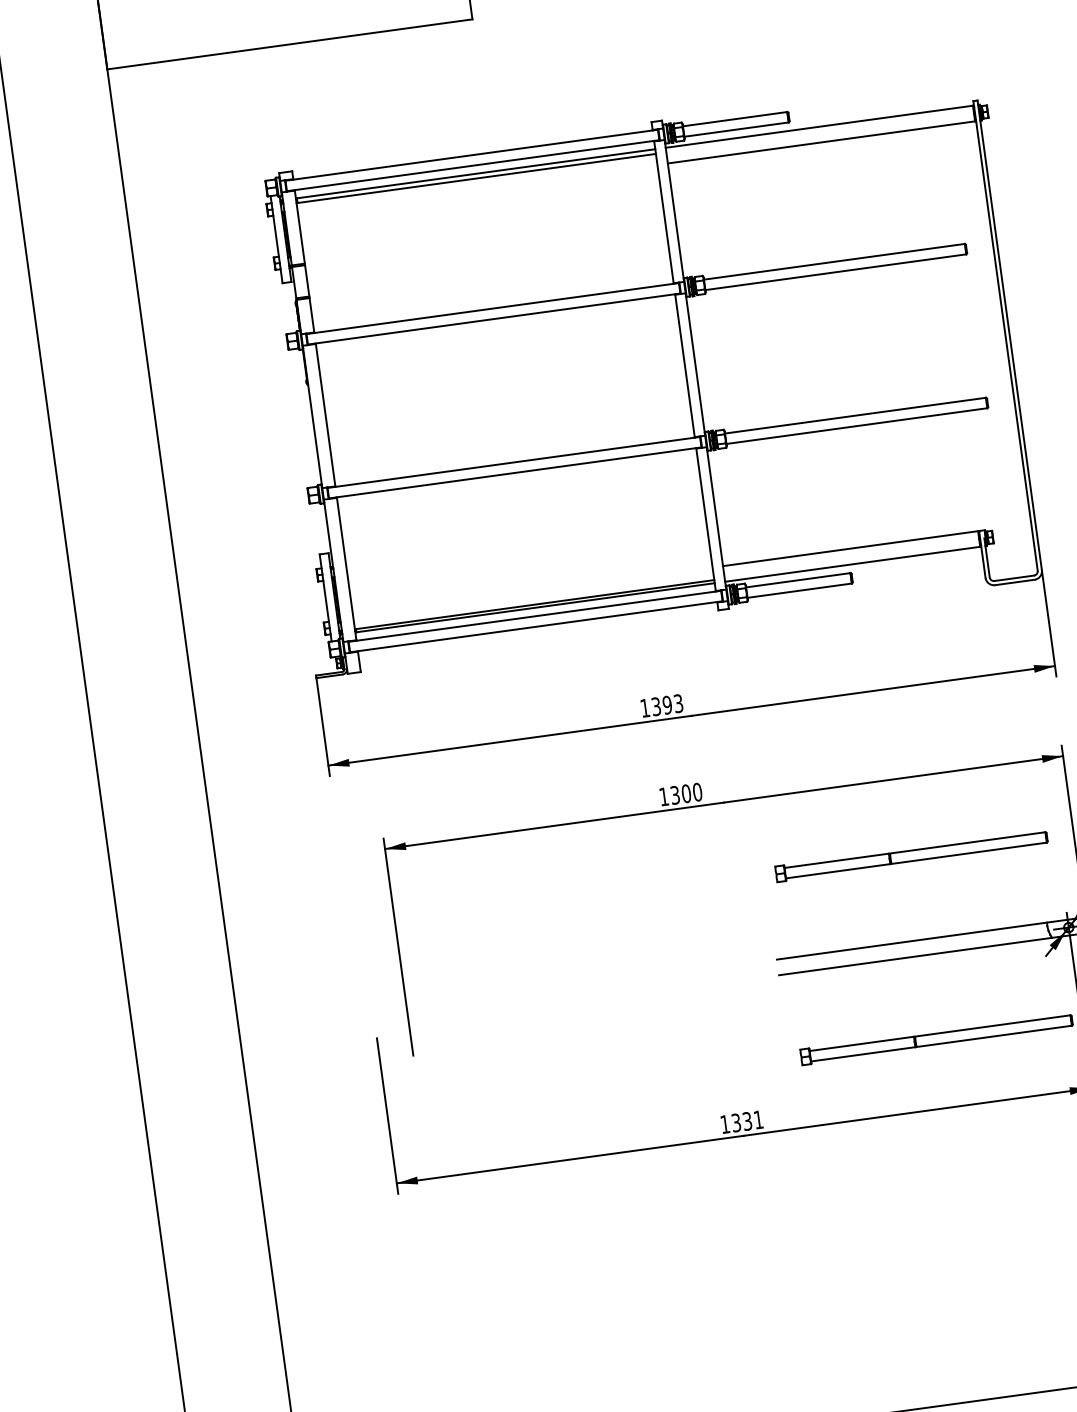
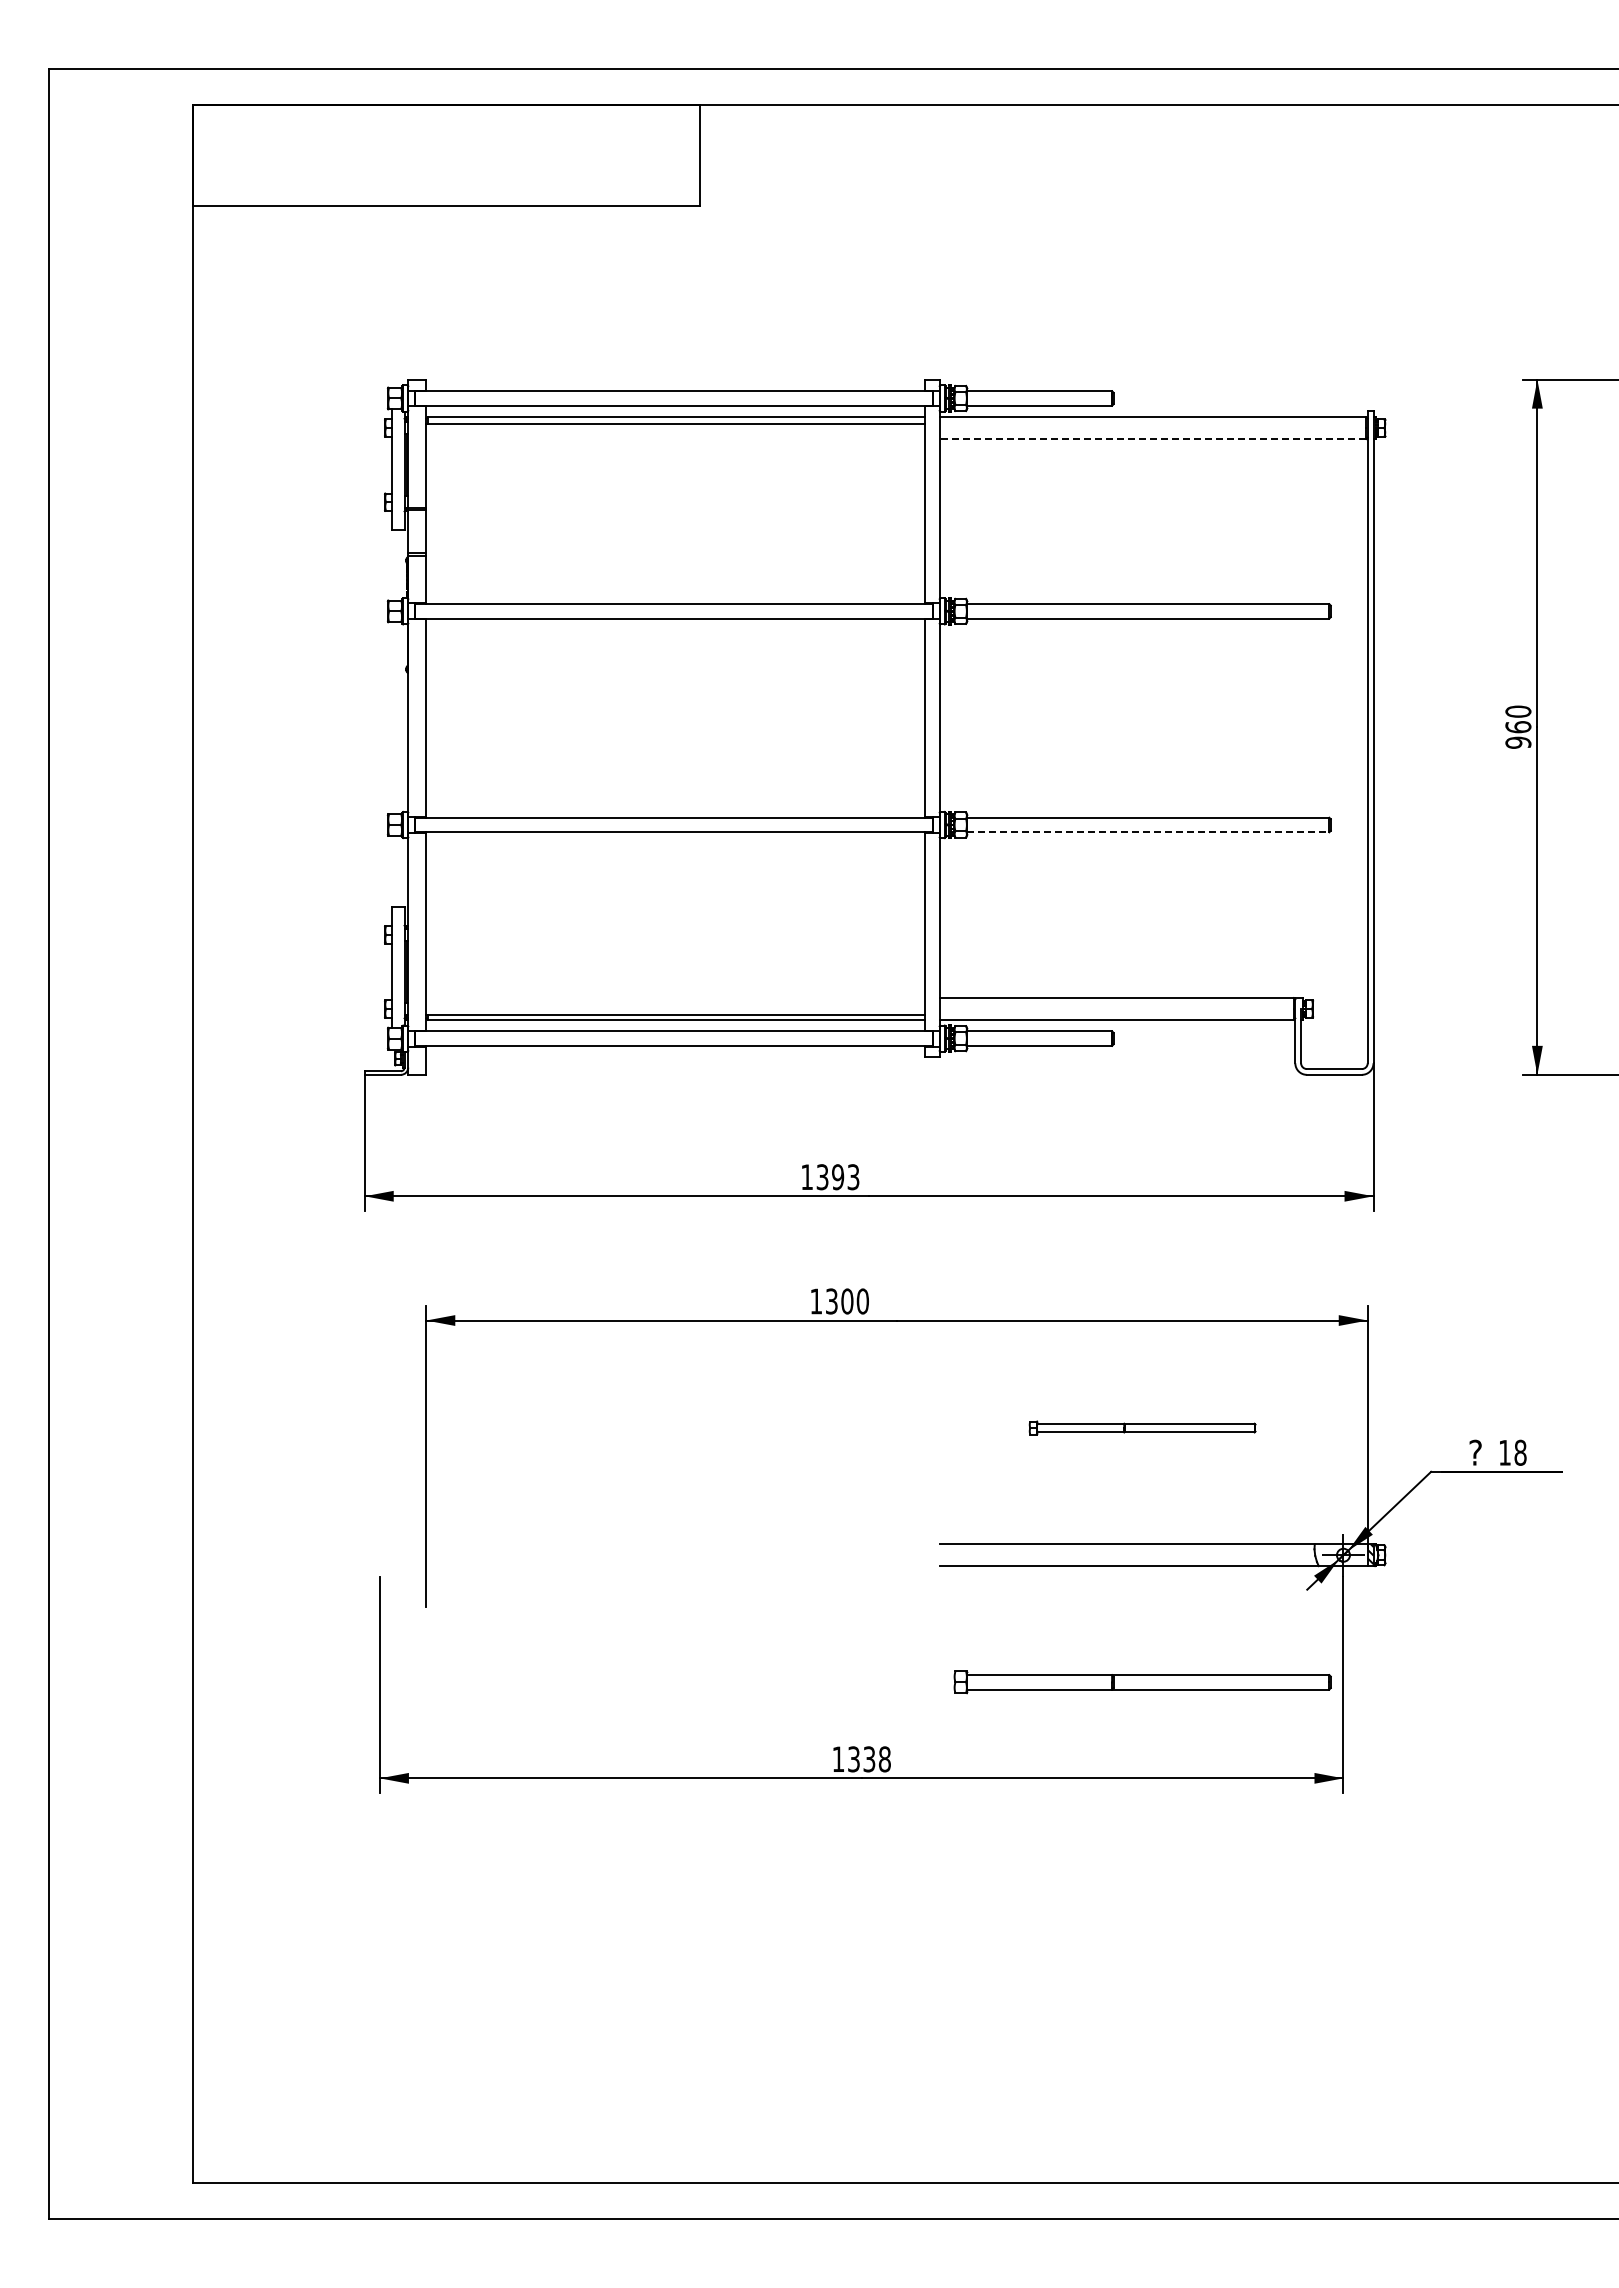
line: (821, 142) -> (1152, 439), solid -> dashed
line: (857, 426) -> (1148, 832), solid -> dashed
part: (911, 855) -> (1142, 1427), size x0.6
text: (758, 1120) -> (884, 1759), 1331 -> 1338

